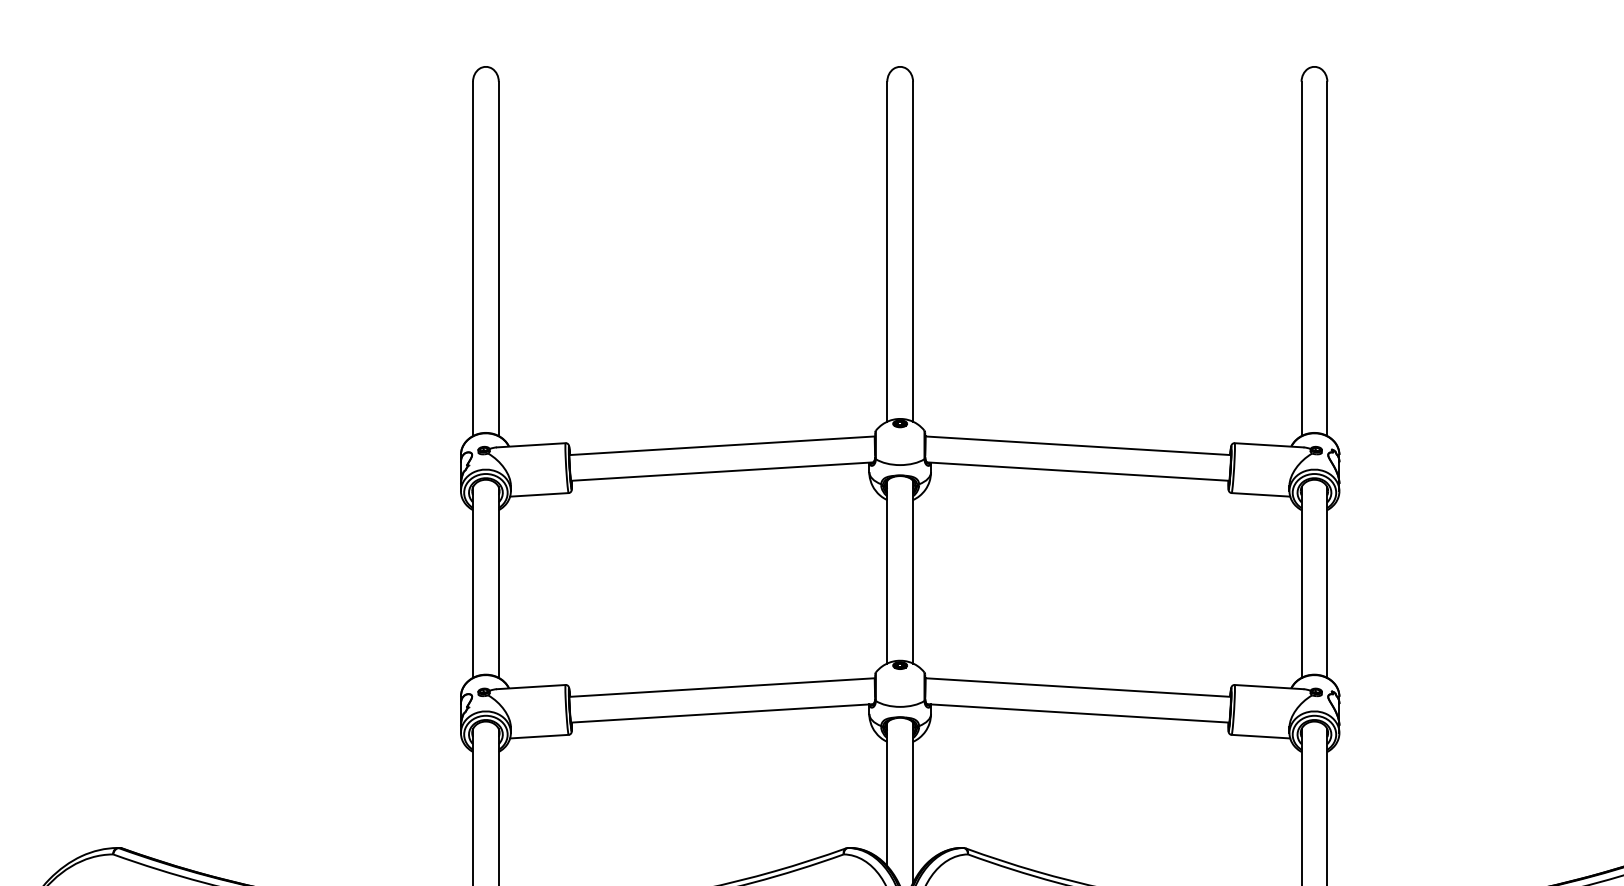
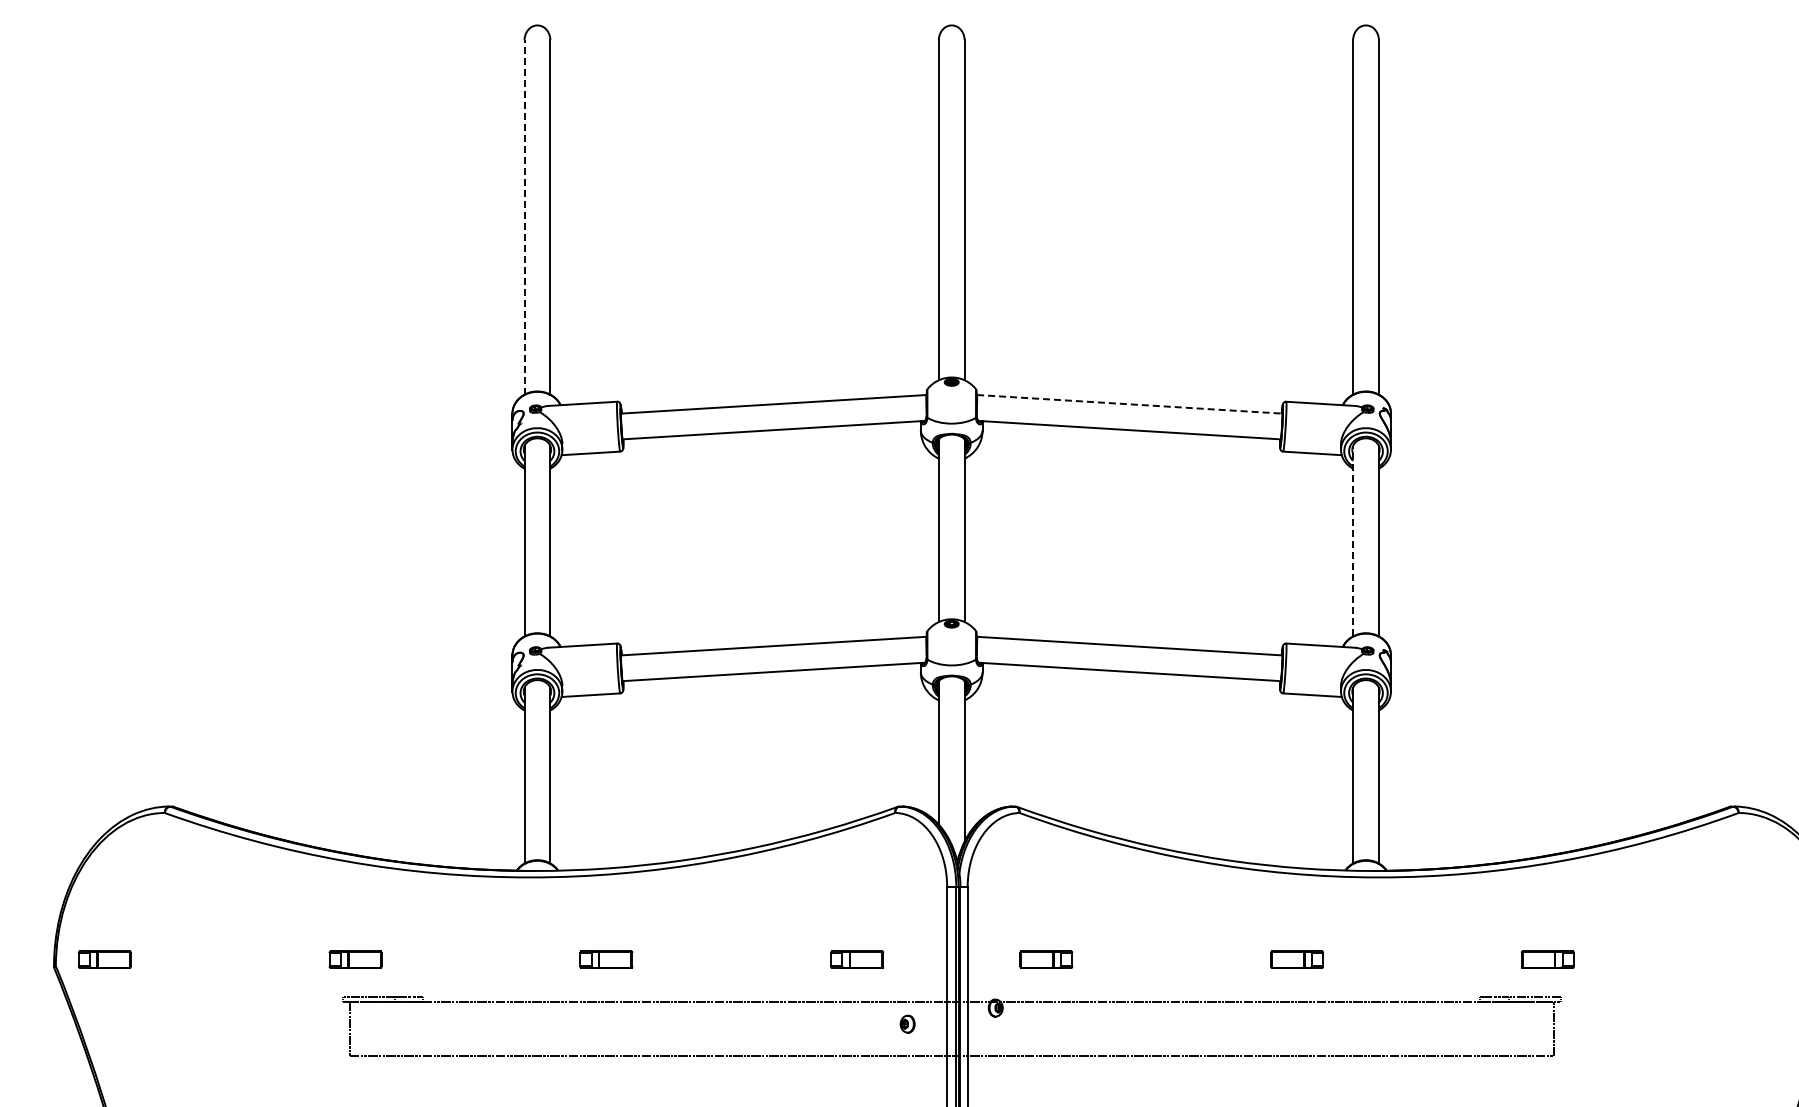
line: (472, 257) -> (524, 216), solid -> dashed
line: (1077, 445) -> (1129, 404), solid -> dashed
line: (1301, 581) -> (1353, 540), solid -> dashed

